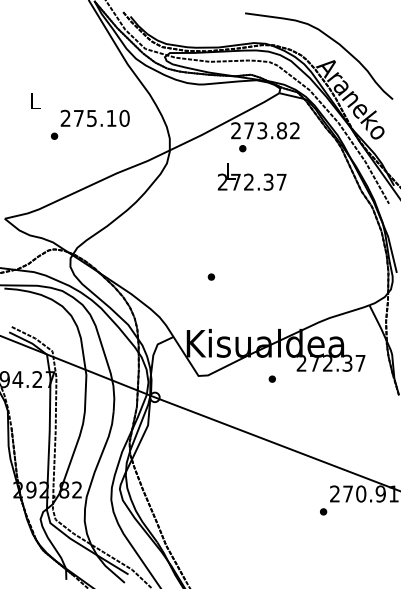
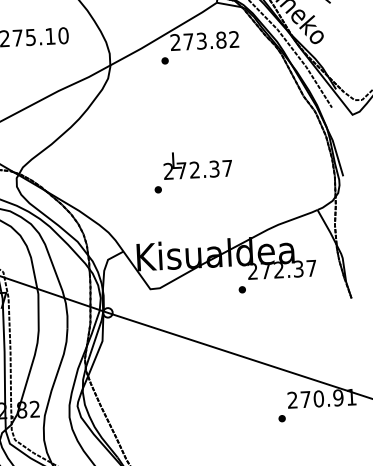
part: (242, 148) -> (164, 60), moved
text: (251, 176) -> (197, 164), moved
part: (271, 378) -> (241, 289), moved

